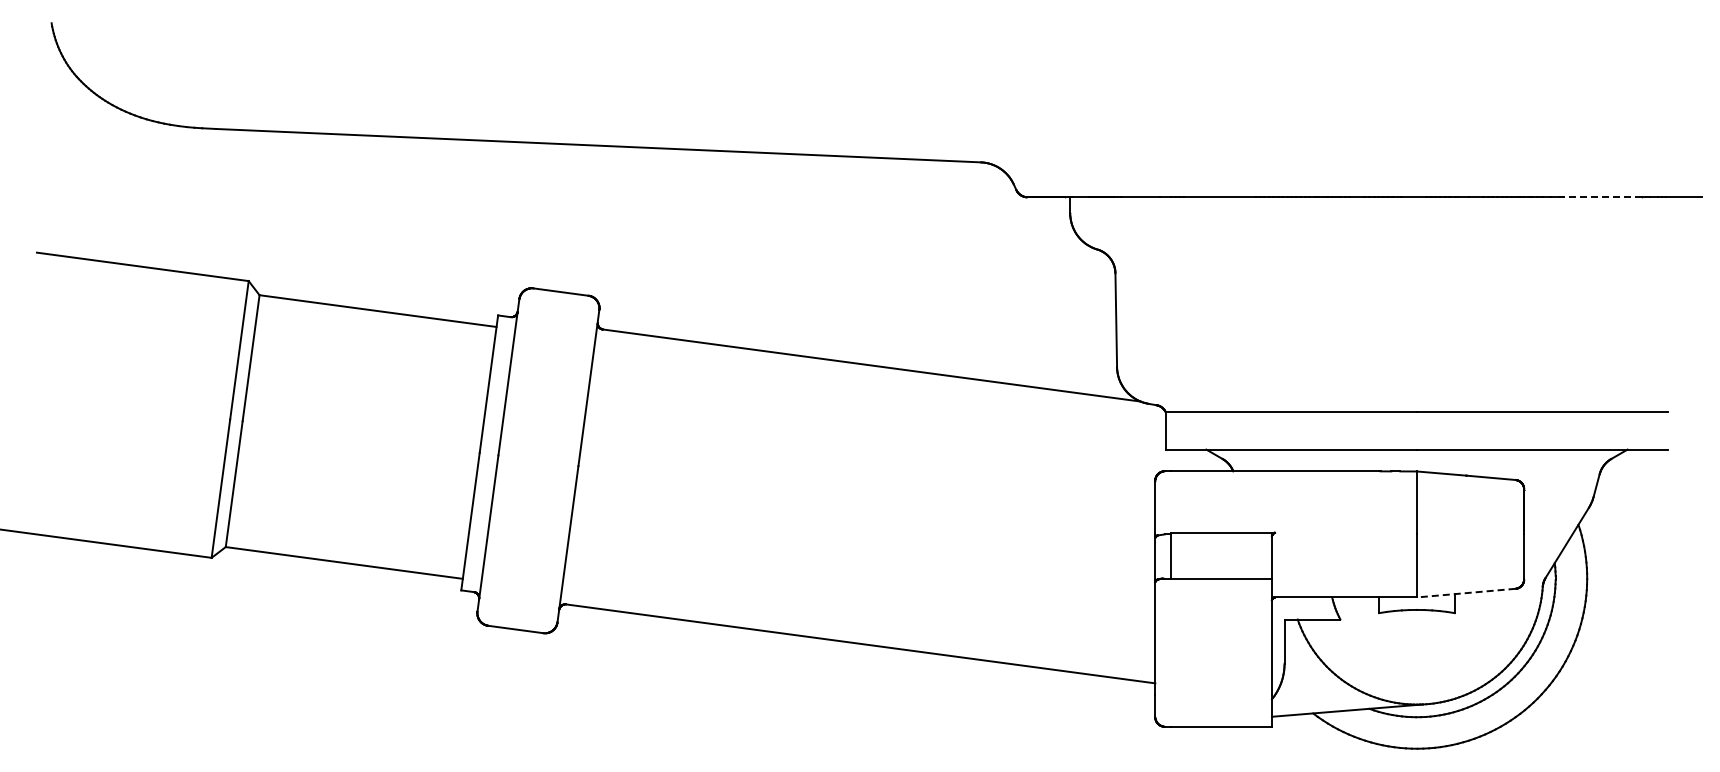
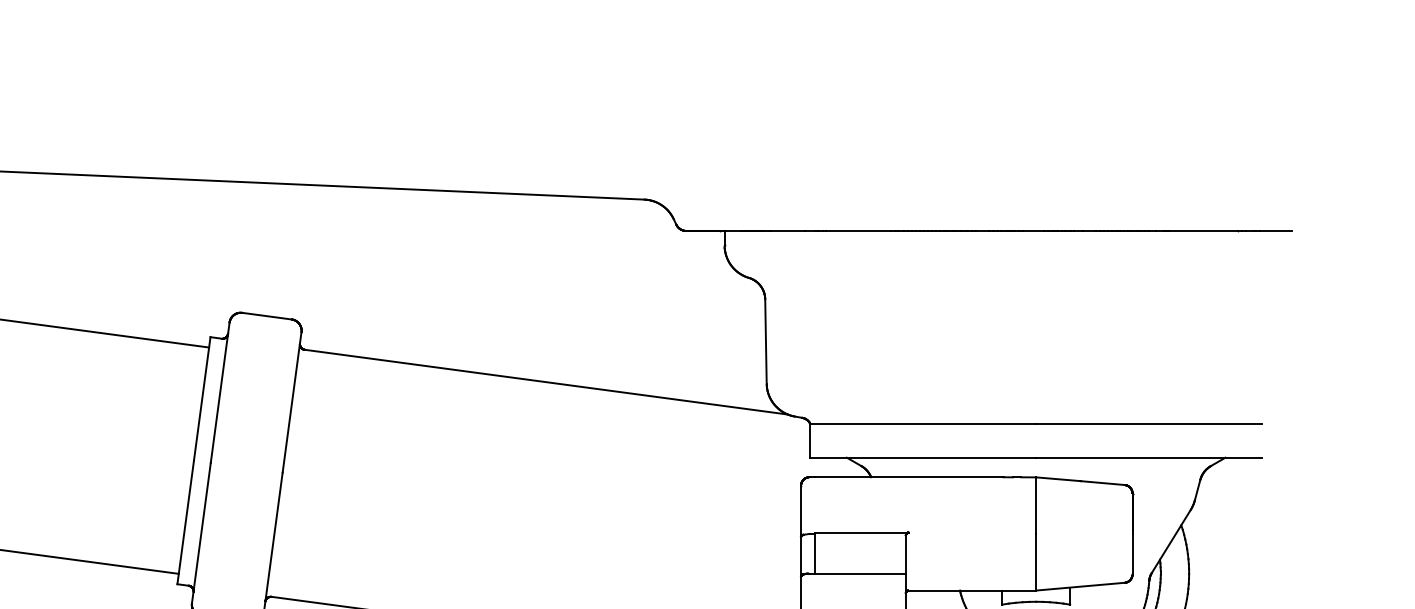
line: (1603, 197) -> (1203, 231), dashed -> solid
line: (1465, 593) -> (1079, 587), dashed -> solid

